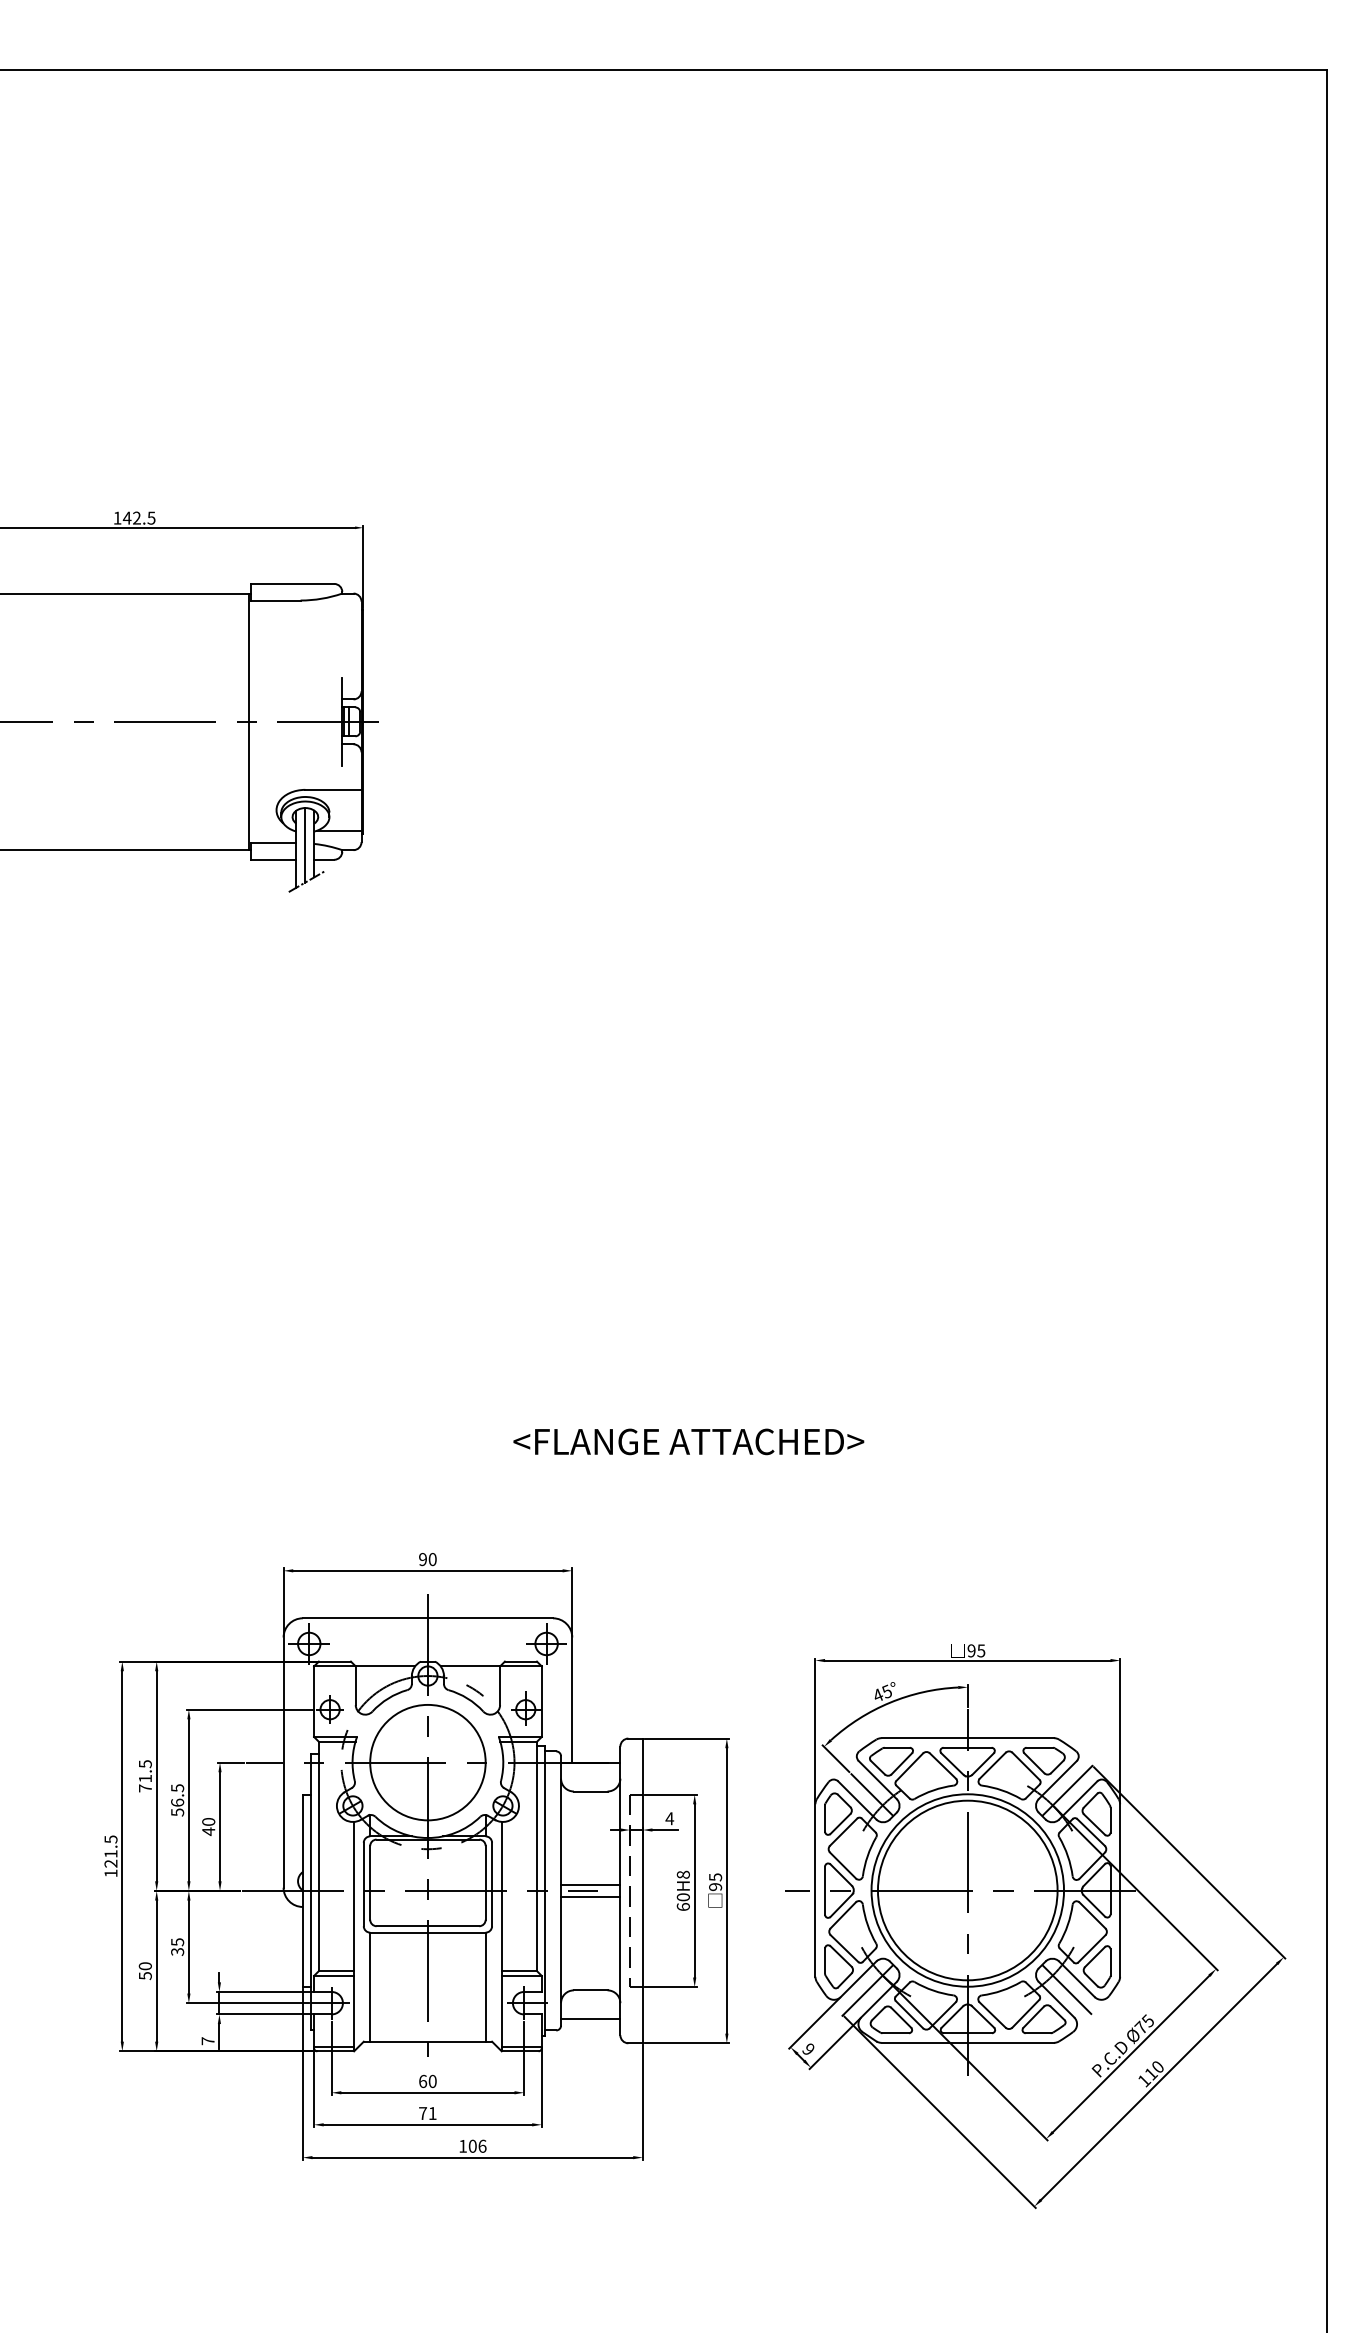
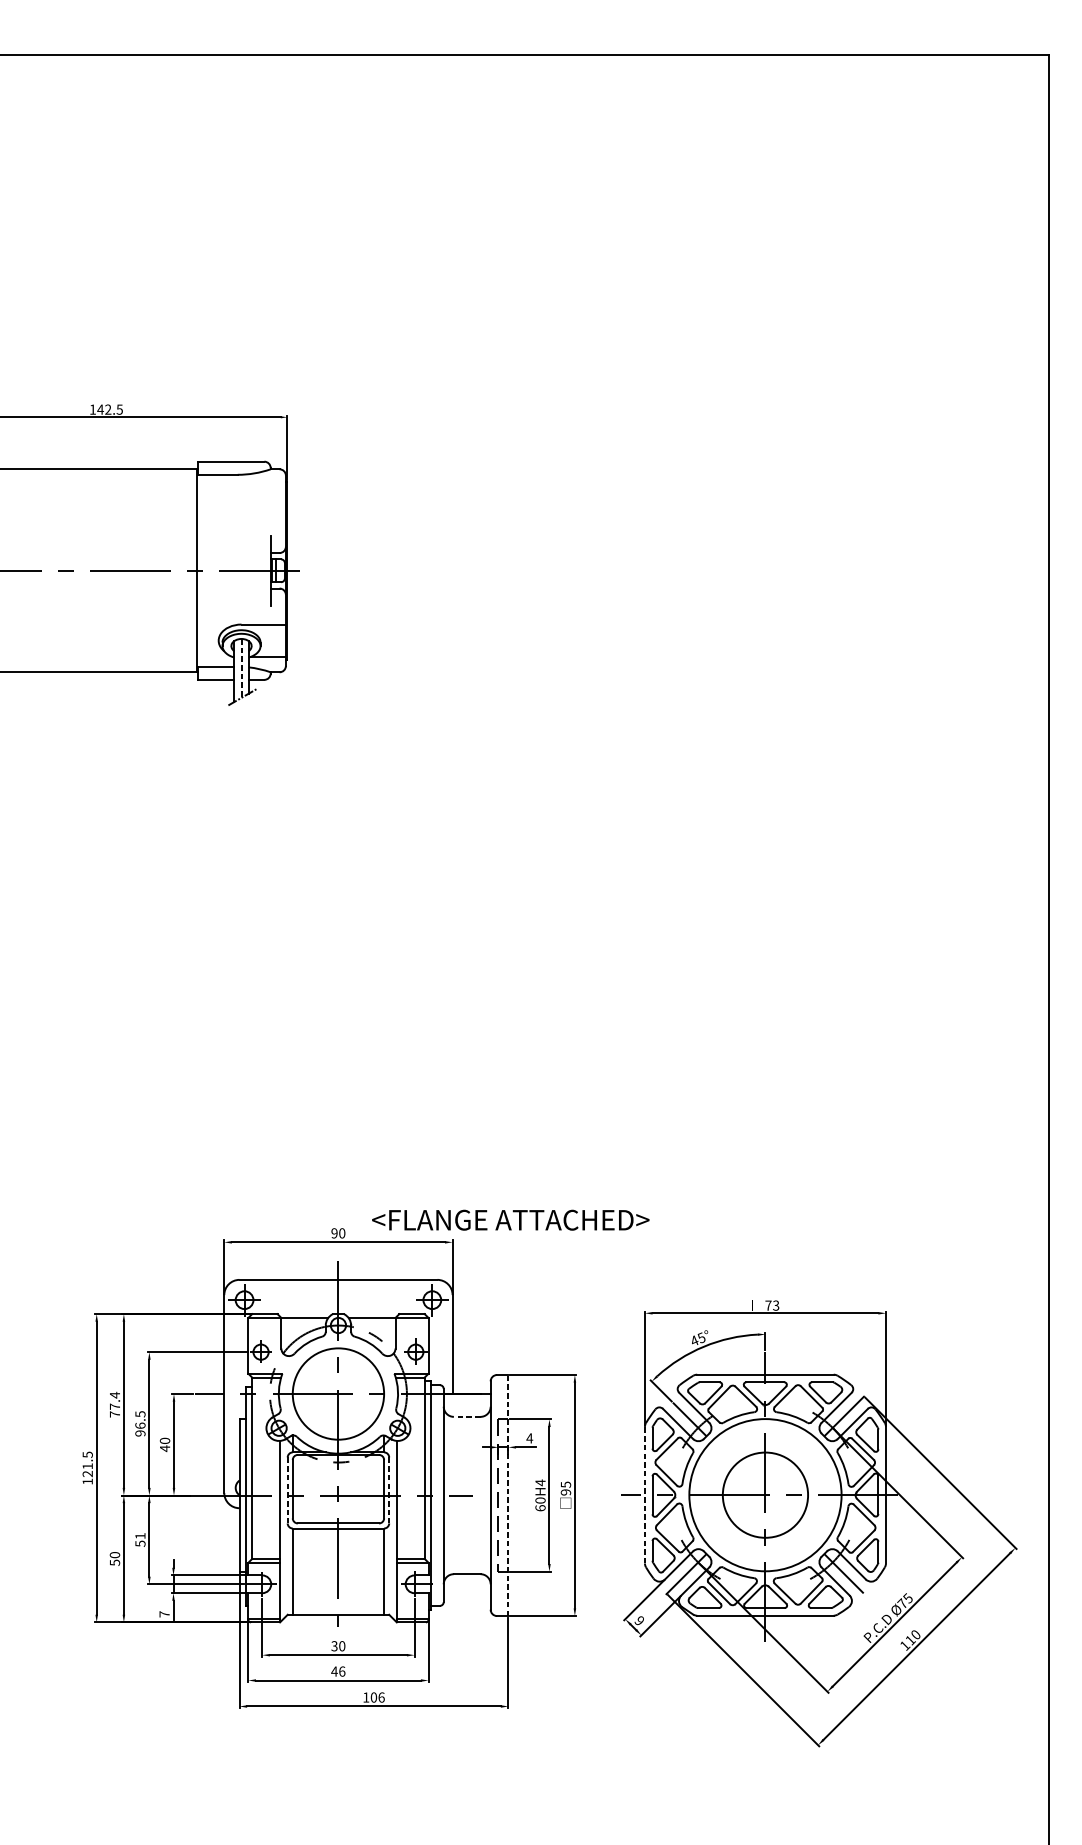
line: (305, 845) -> (241, 668), solid -> dashed
text: (688, 1441) -> (510, 1219), moved
text: (976, 1650) -> (772, 1305), 95 -> 73
text: (145, 1770) -> (115, 1400), 71.5 -> 77.4
line: (590, 1791) -> (467, 1416), solid -> dashed
text: (177, 1812) -> (140, 1433), 56.5 -> 96.5
text: (682, 1874) -> (539, 1482), 60H8 -> 60H4
line: (363, 1884) -> (287, 1490), solid -> dashed
line: (492, 1884) -> (389, 1490), solid -> dashed
line: (590, 1884) -> (467, 1490), removed
line: (642, 1890) -> (508, 1495), solid -> dashed
line: (815, 1890) -> (645, 1495), solid -> dashed
circle: (967, 1890) -> (765, 1495), size x0.6
line: (590, 1897) -> (467, 1500), removed
text: (177, 1946) -> (140, 1539), 35 -> 51
line: (590, 2019) -> (467, 1597), removed
text: (423, 2080) -> (334, 1645), 60 -> 30
text: (427, 2113) -> (338, 1671), 71 -> 46

